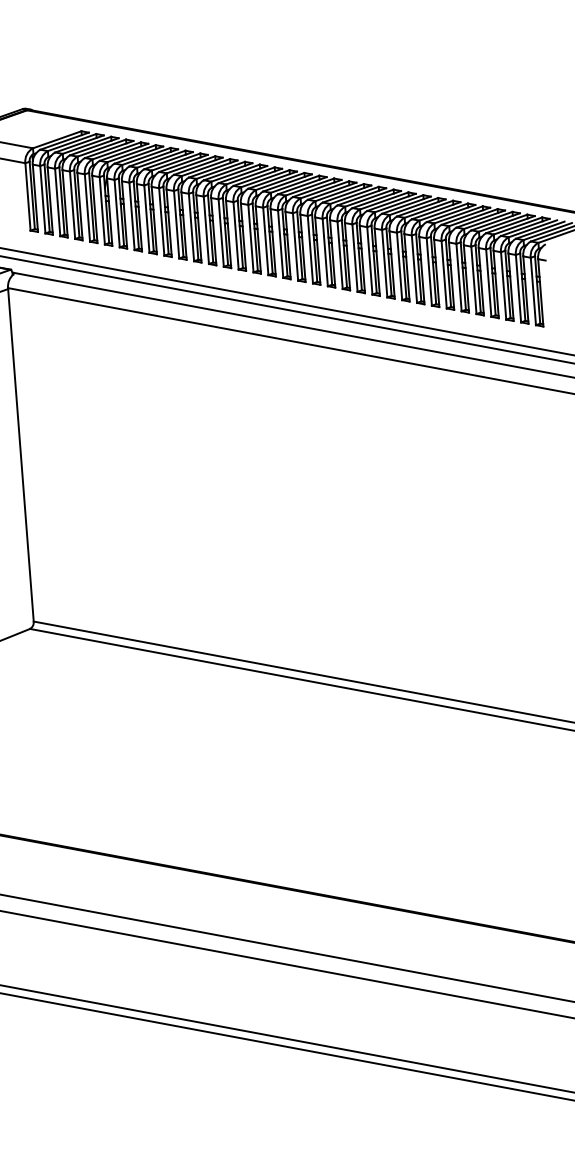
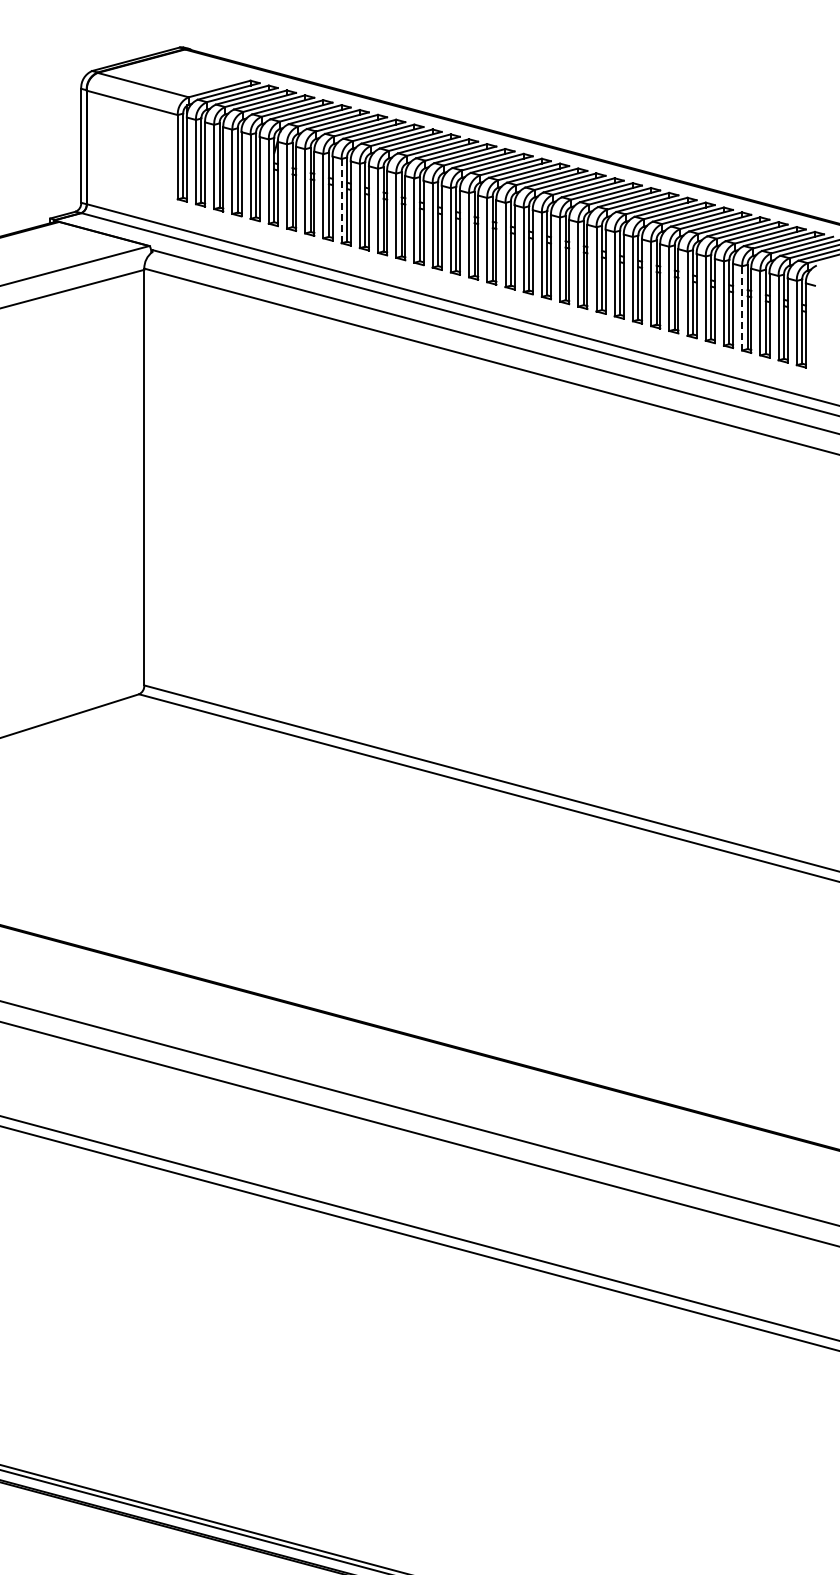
line: (161, 221) -> (341, 200), solid -> dashed
line: (488, 282) -> (742, 307), solid -> dashed

